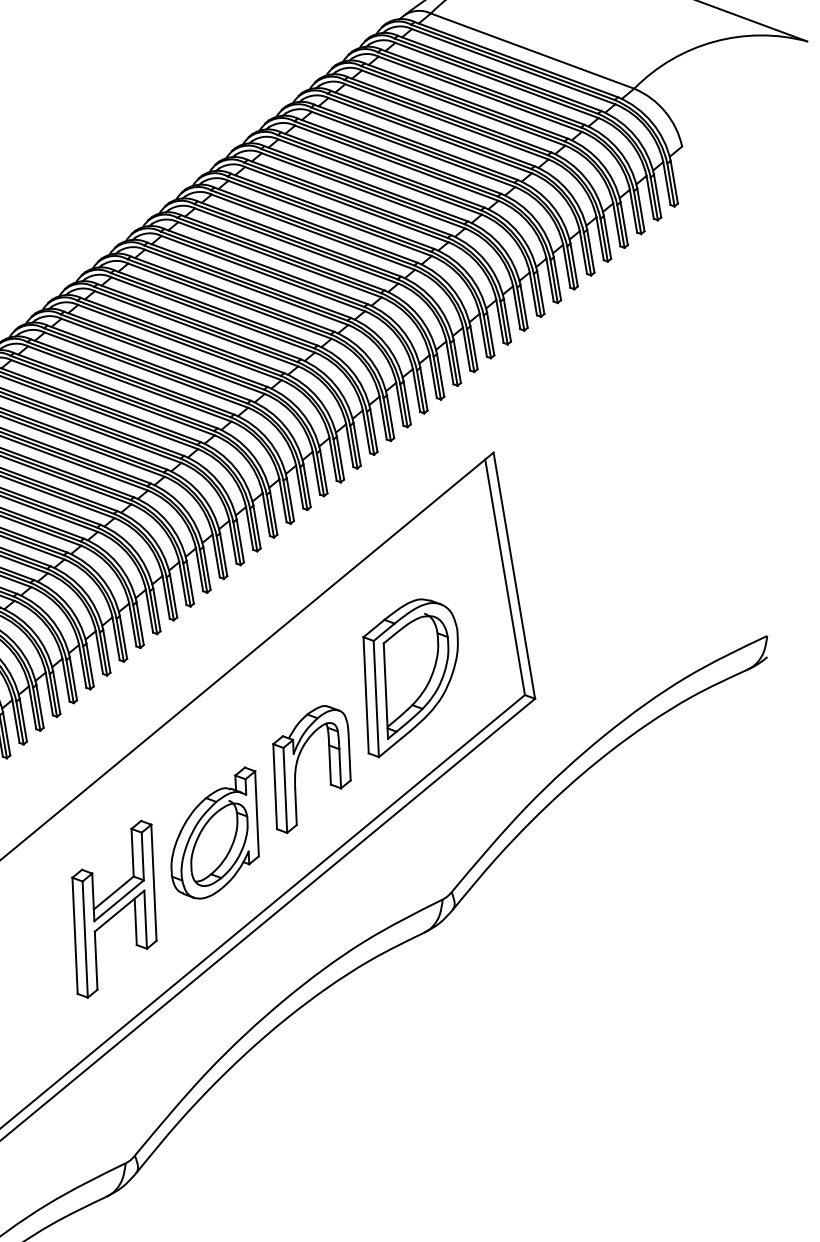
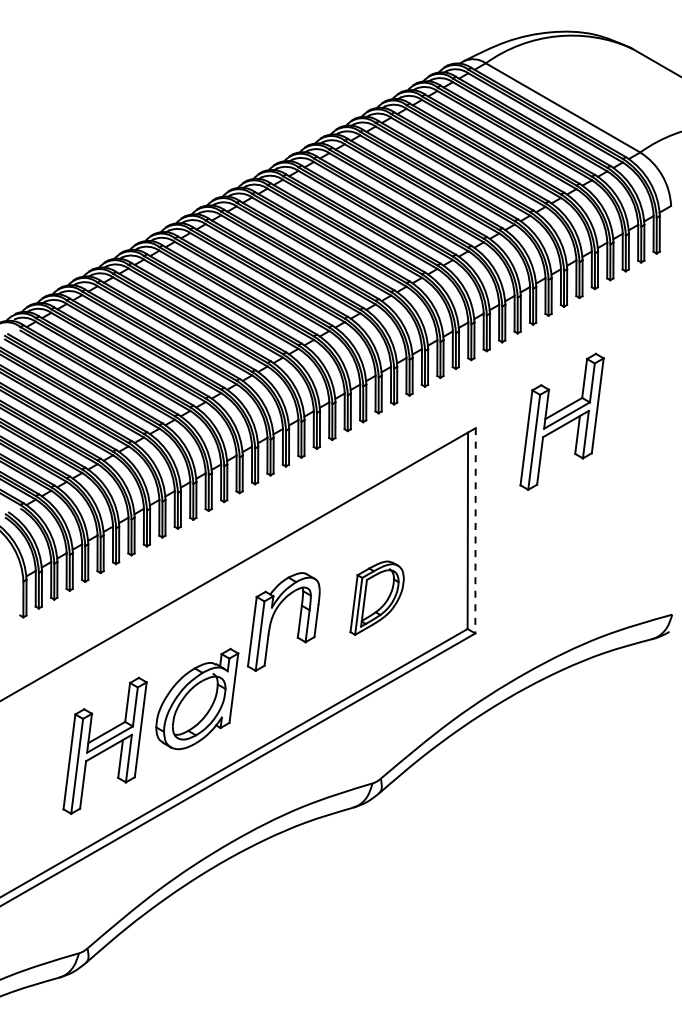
part: (594, 427) -> (561, 421), added
line: (514, 575) -> (475, 530), solid -> dashed
part: (409, 677) -> (376, 598), size x0.6
part: (297, 765) -> (273, 617), moved

